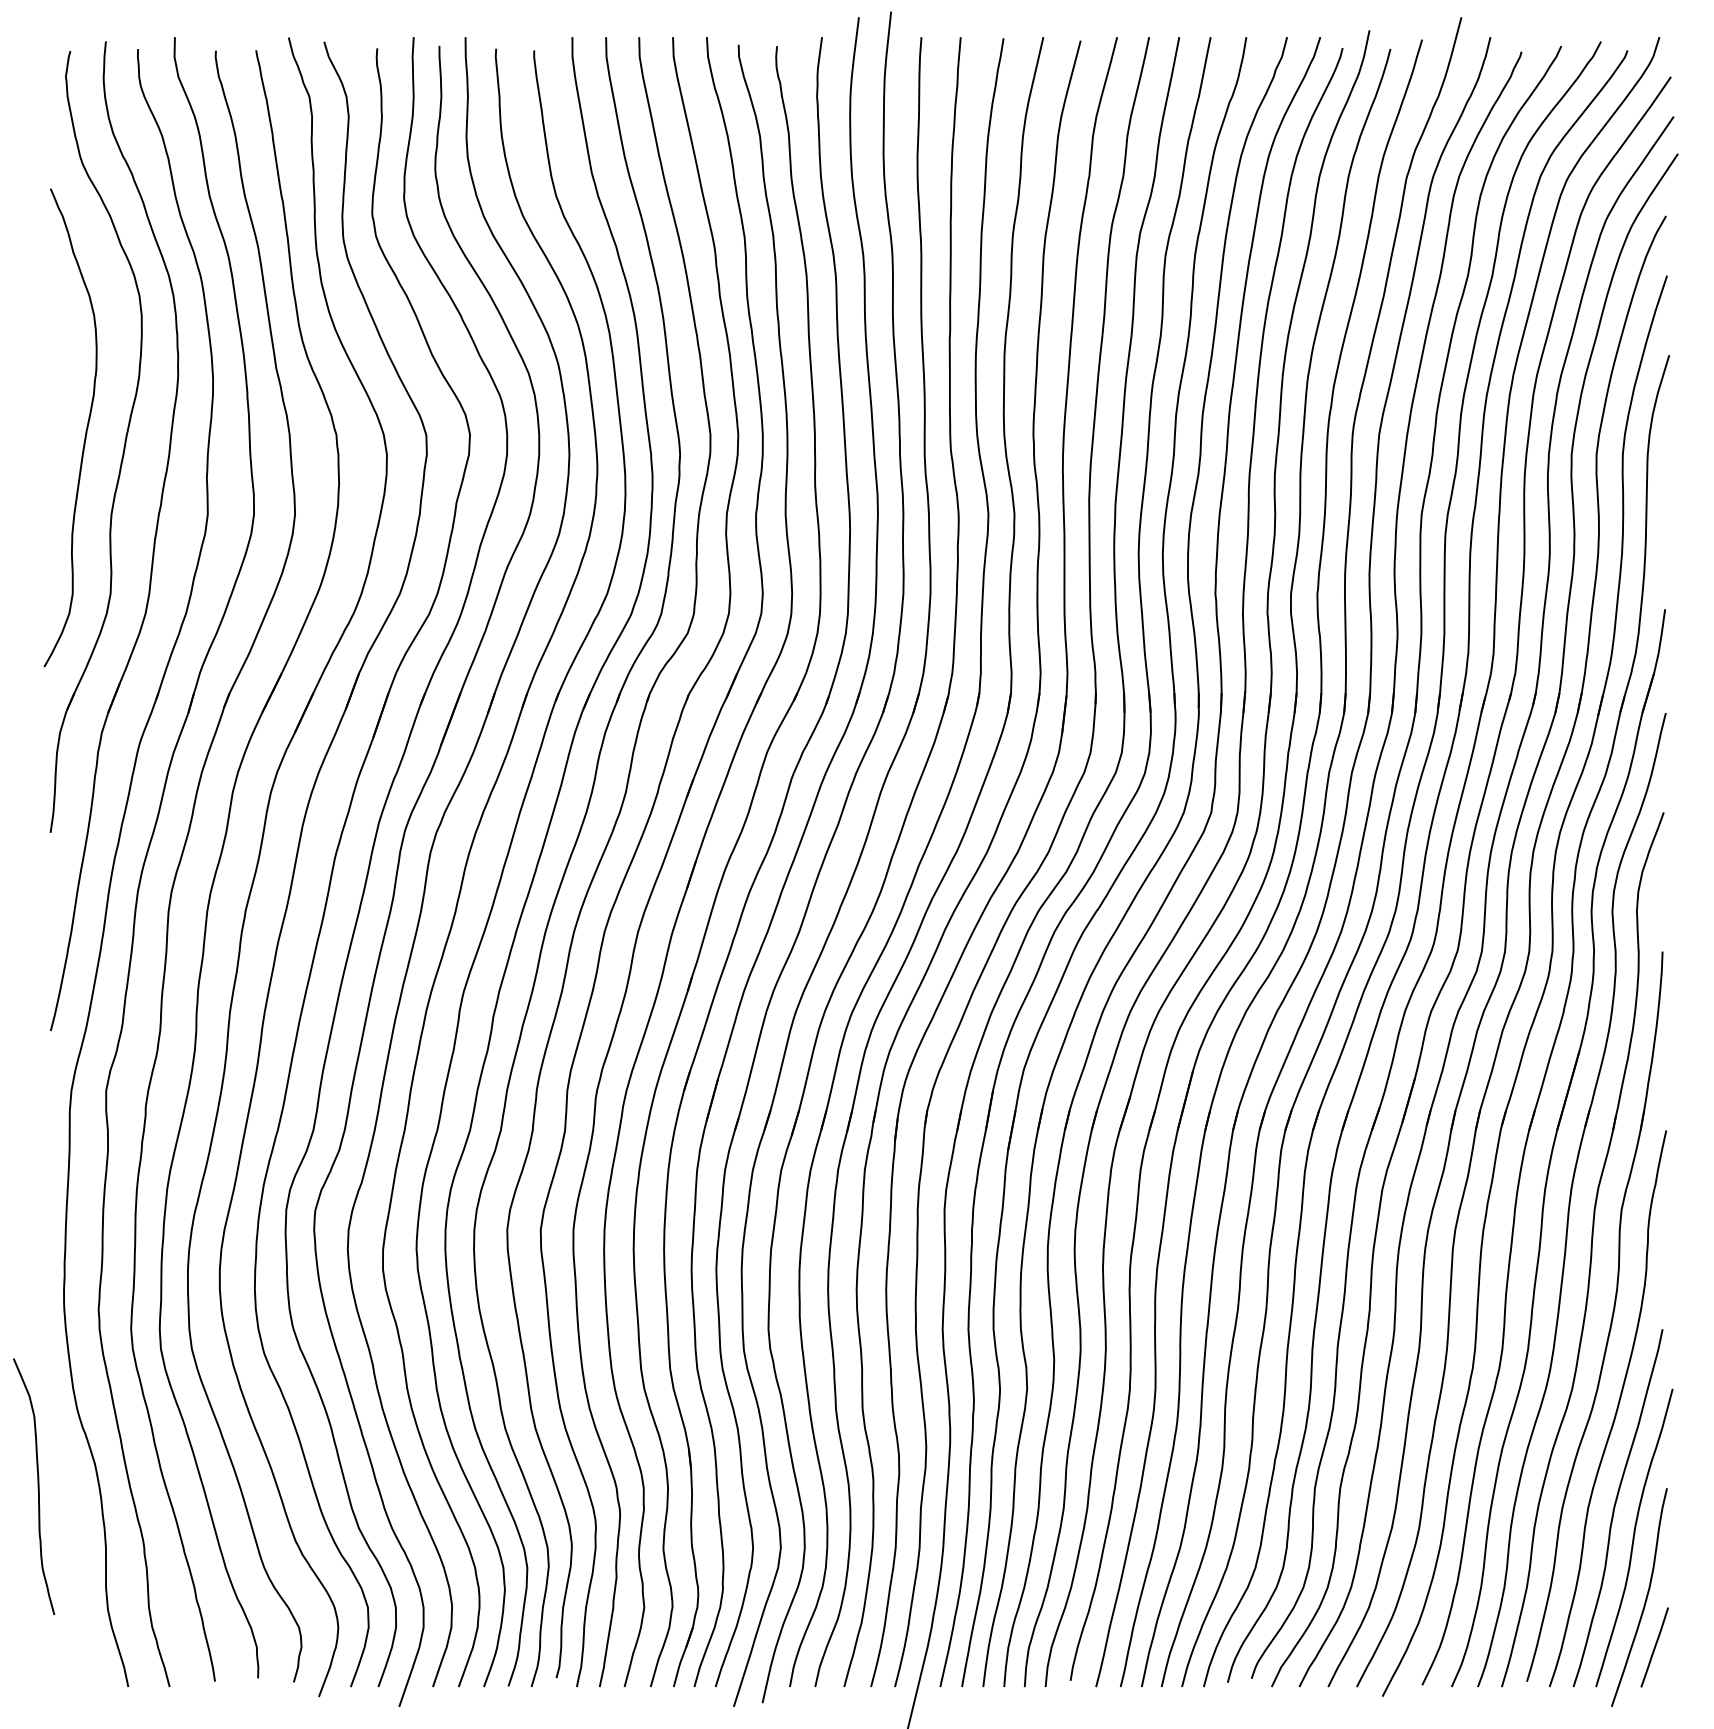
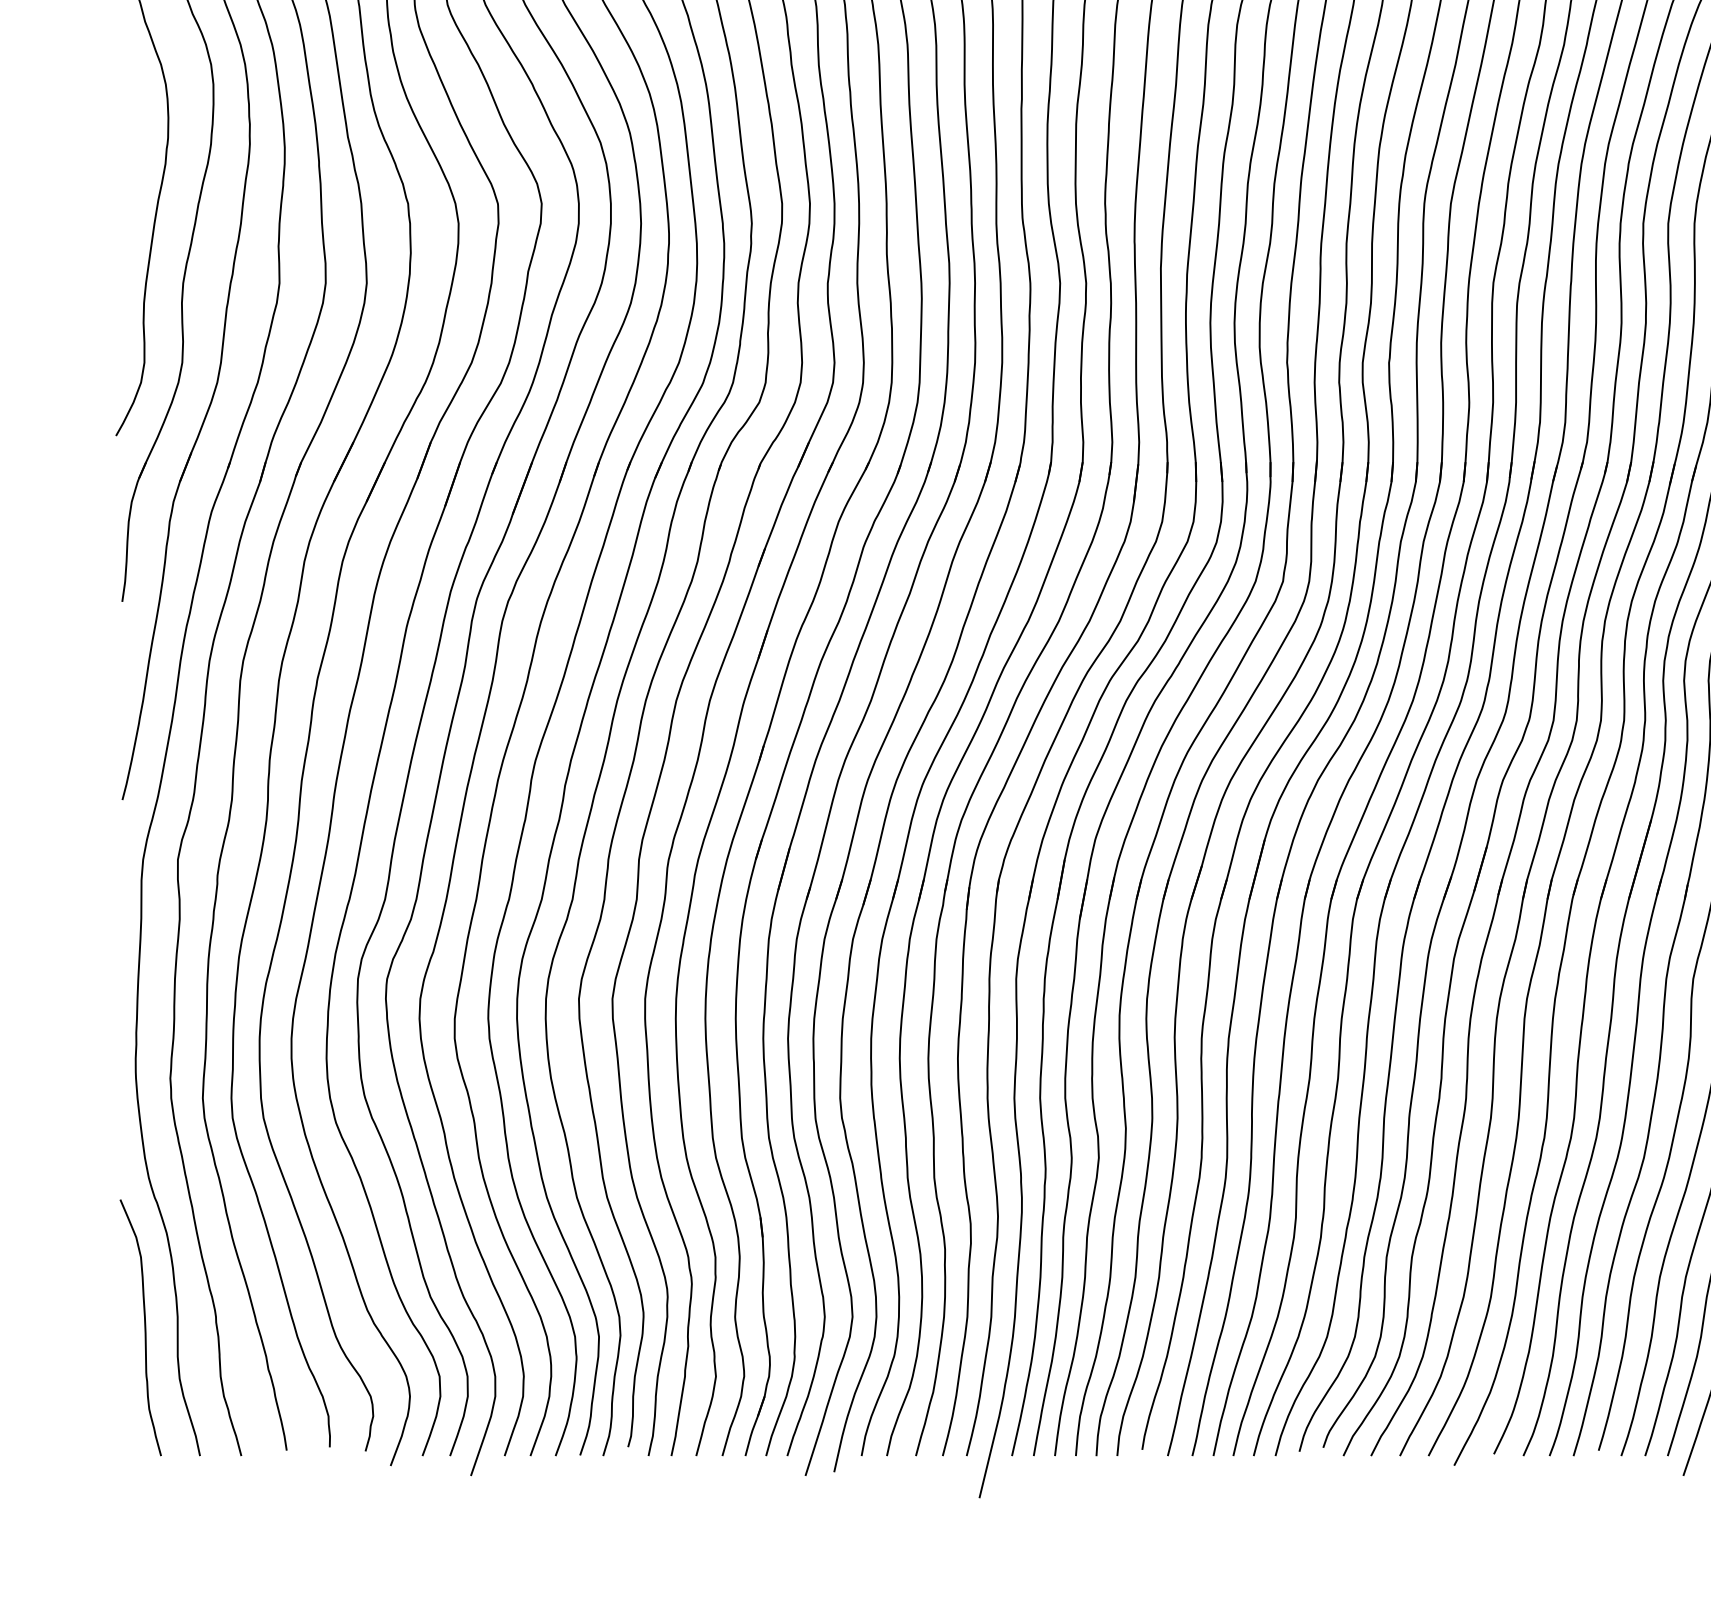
curve: (37, 1486) -> (144, 1327), moved

